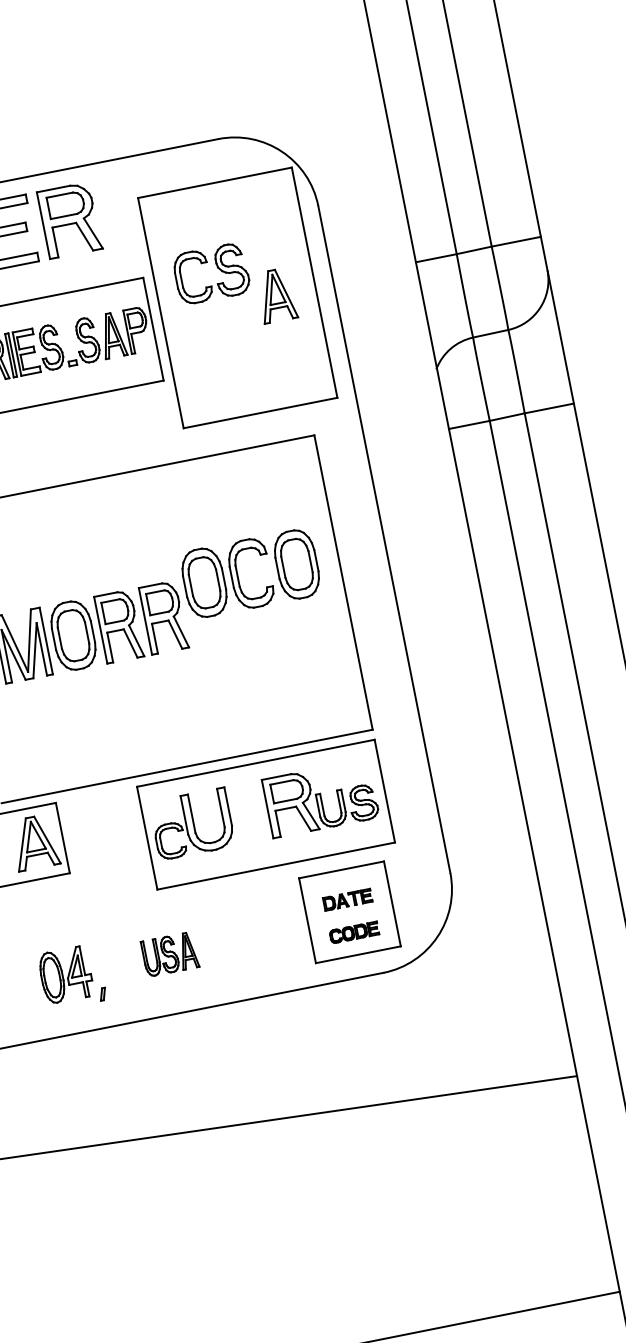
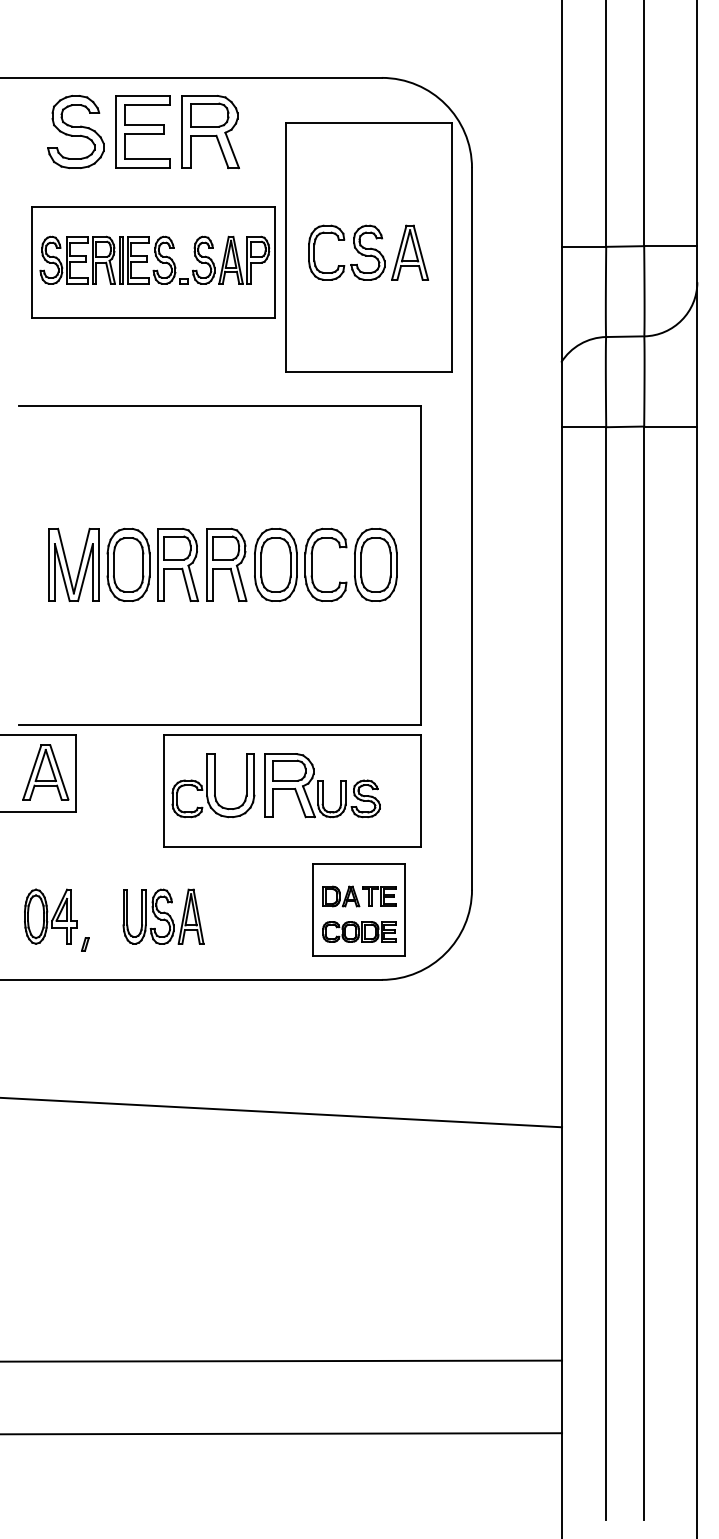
part: (217, 268) -> (354, 248), moved
part: (238, 575) -> (312, 564), moved
part: (320, 798) -> (322, 785), moved
part: (347, 899) -> (359, 896), size x1.43
part: (354, 932) -> (359, 931), size x1.43
part: (170, 954) -> (163, 916), size x1.43

